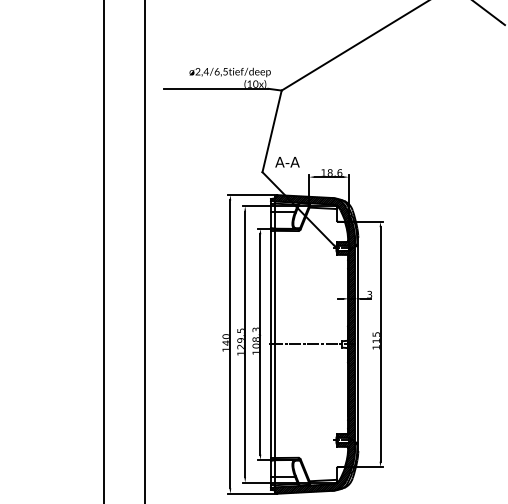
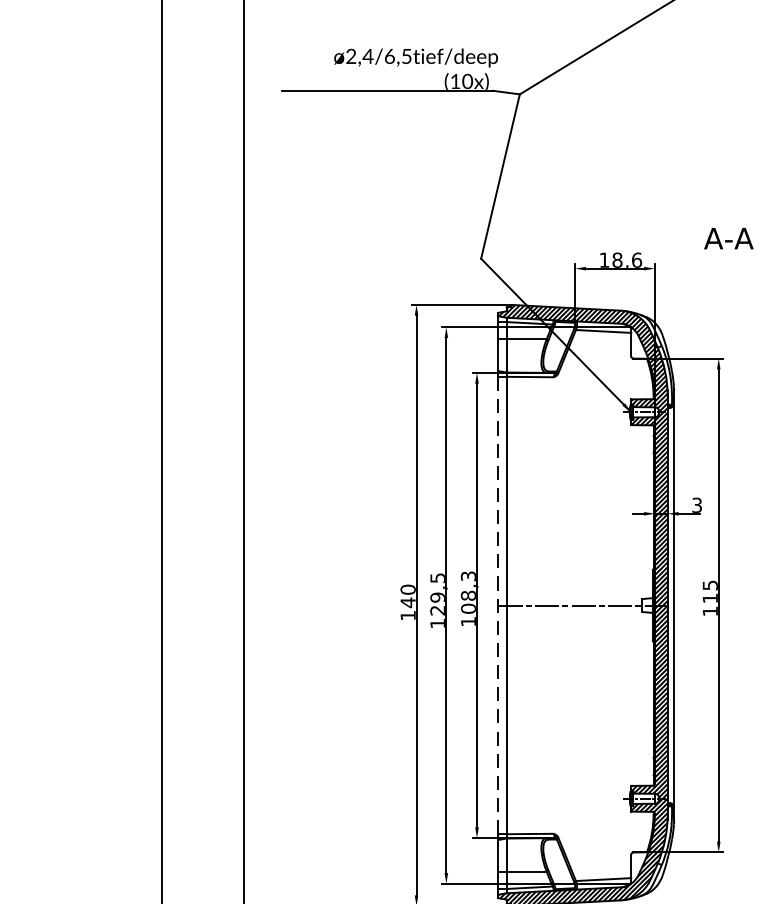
text: (287, 162) -> (728, 239), moved
line: (270, 344) -> (497, 605), solid -> dashed

